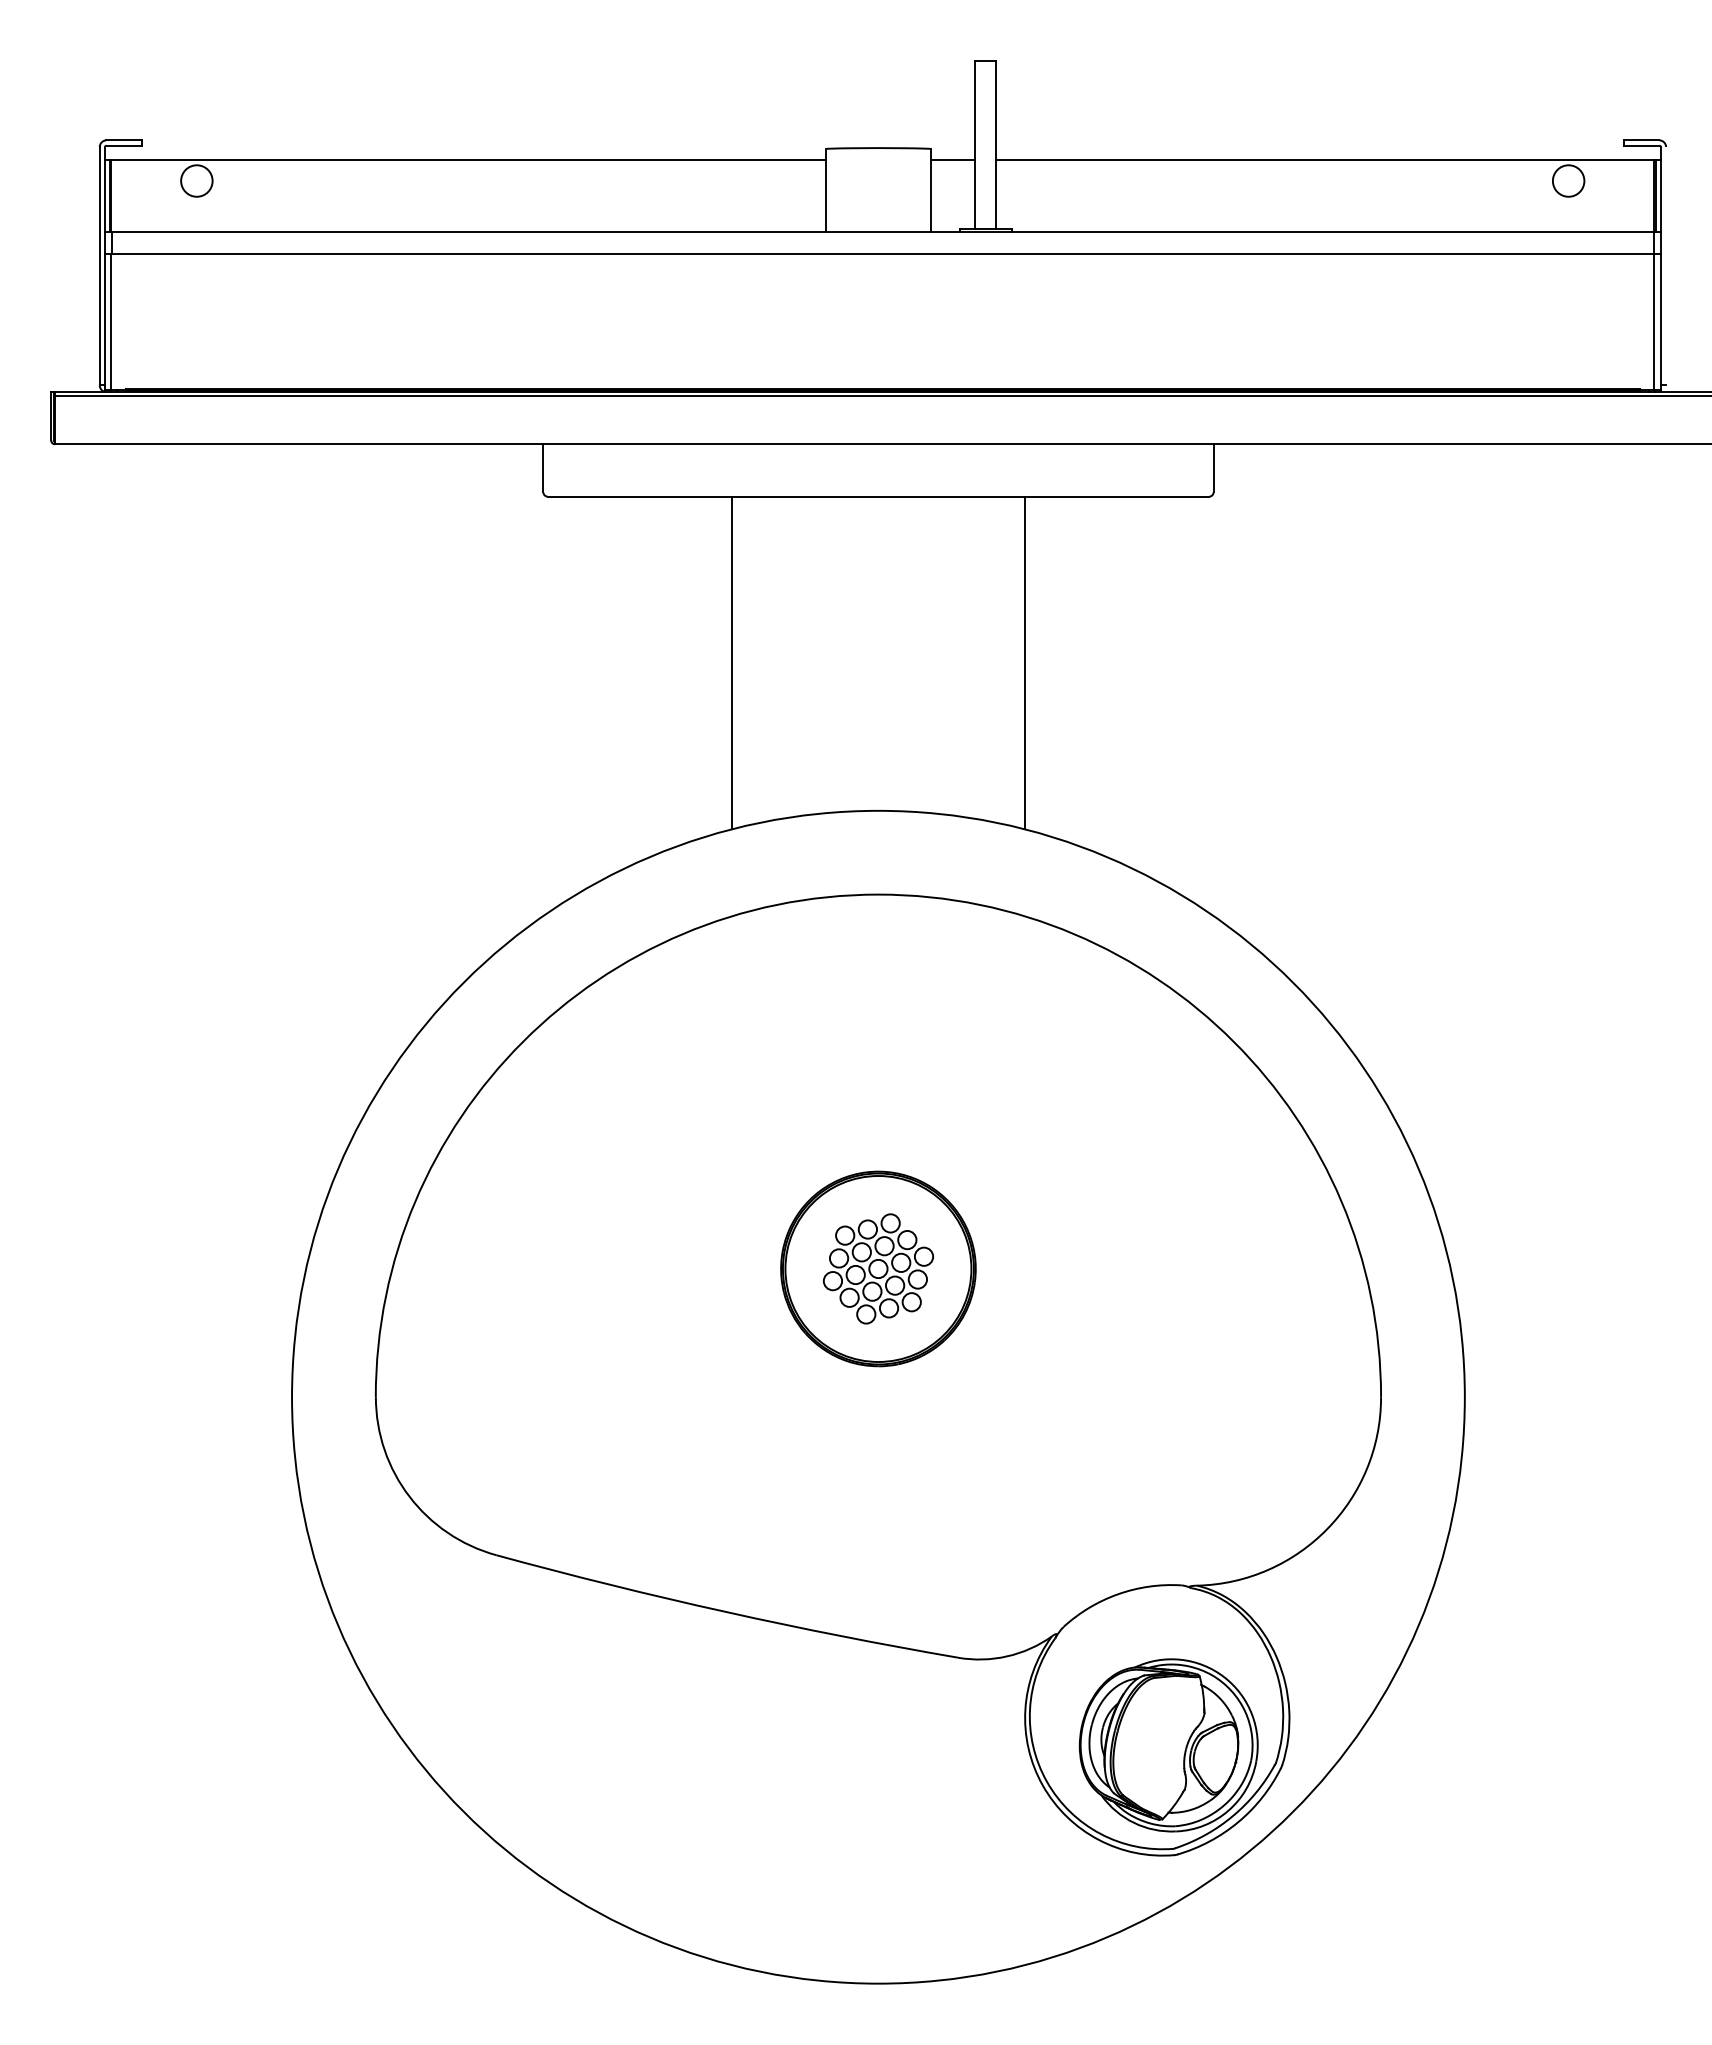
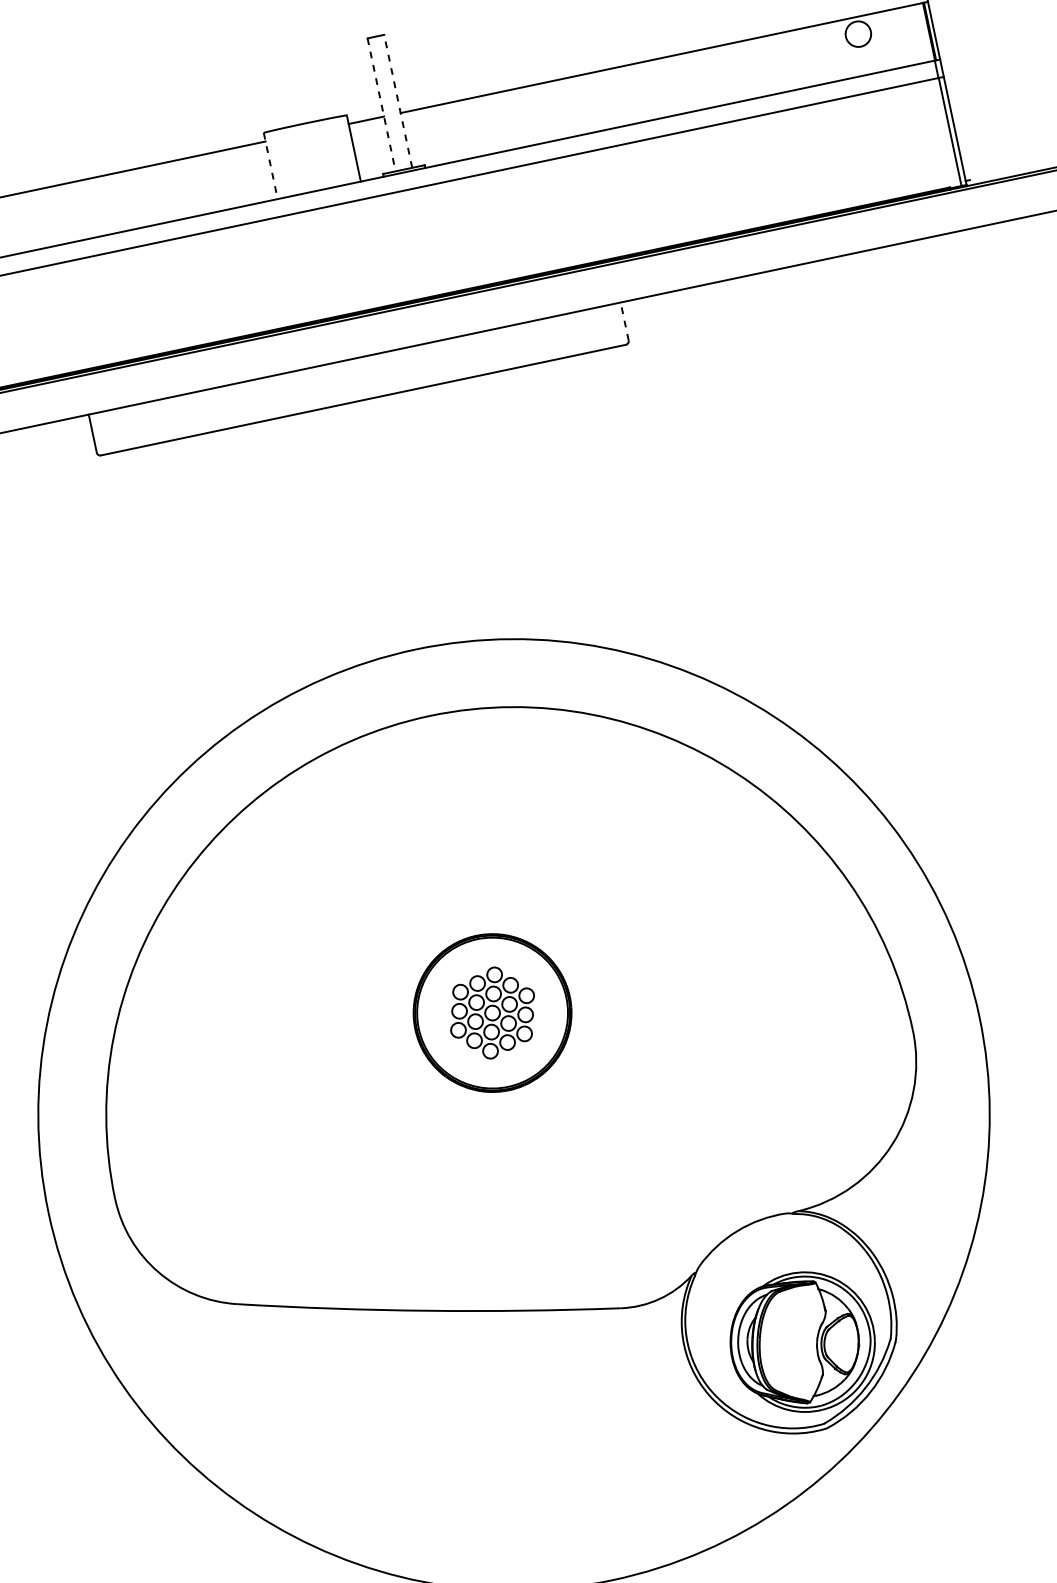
line: (975, 145) -> (381, 105), solid -> dashed
line: (996, 145) -> (398, 101), solid -> dashed
line: (826, 190) -> (270, 165), solid -> dashed
line: (1213, 467) -> (624, 320), solid -> dashed
line: (731, 662) -> (274, 556), removed
line: (1025, 662) -> (507, 507), removed

